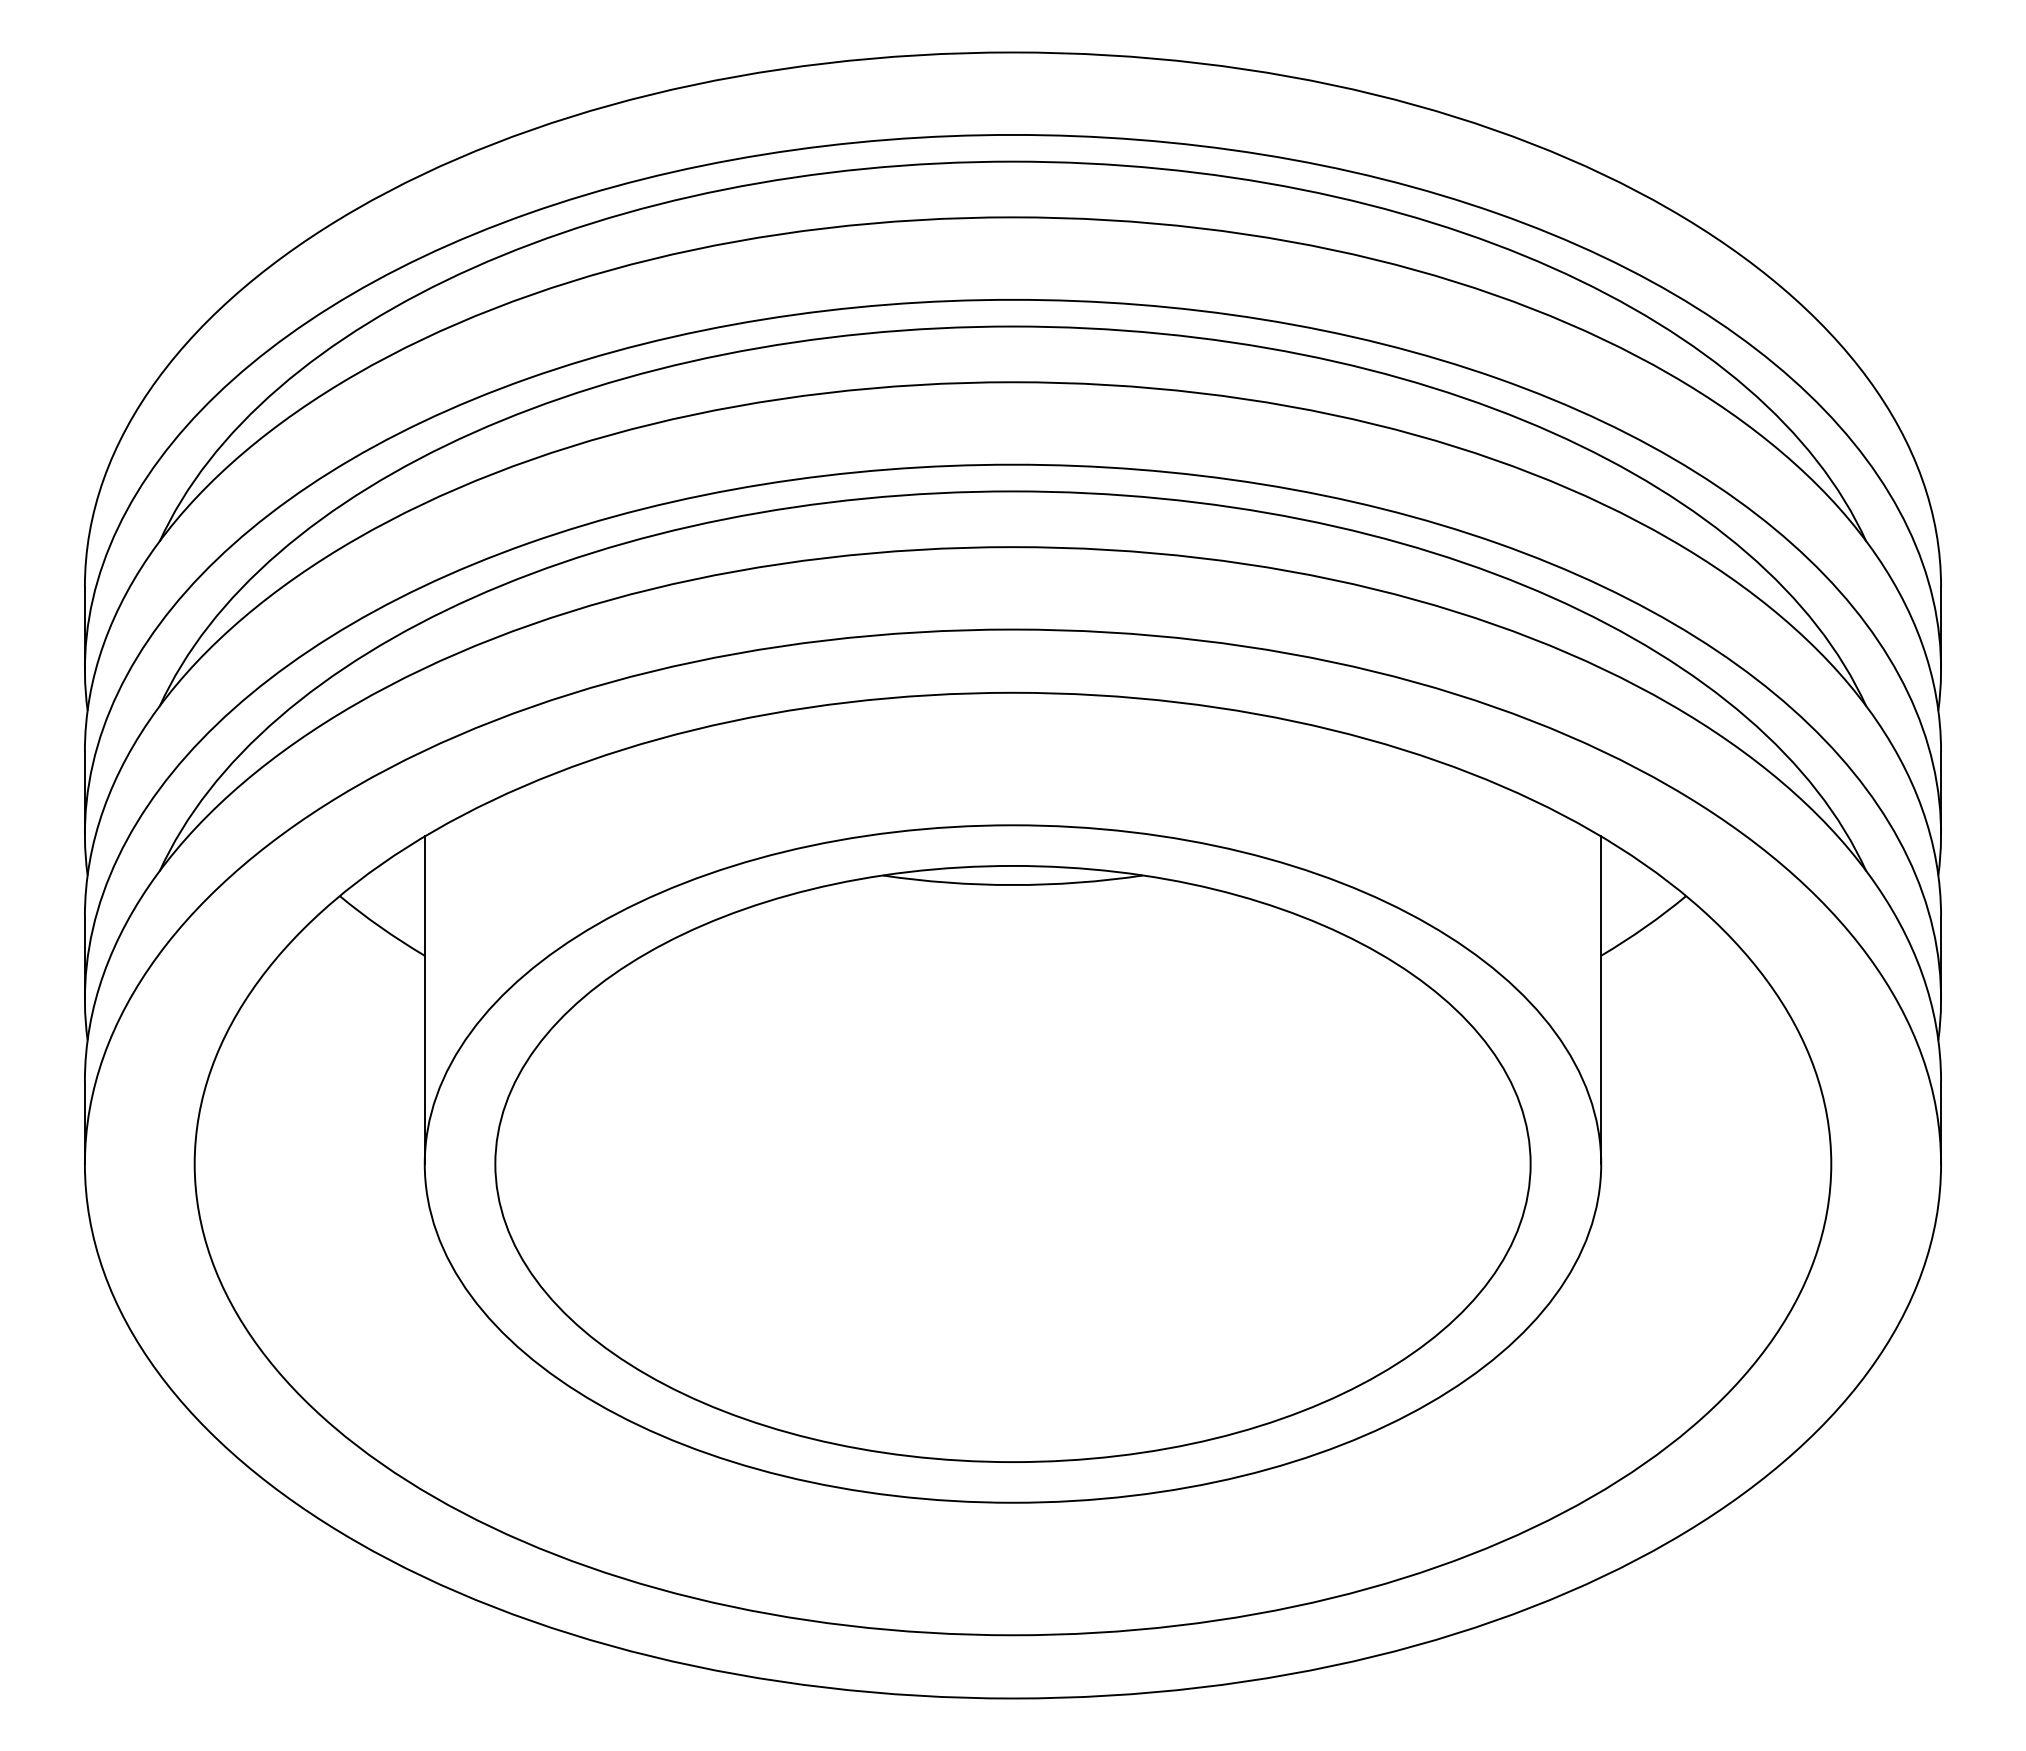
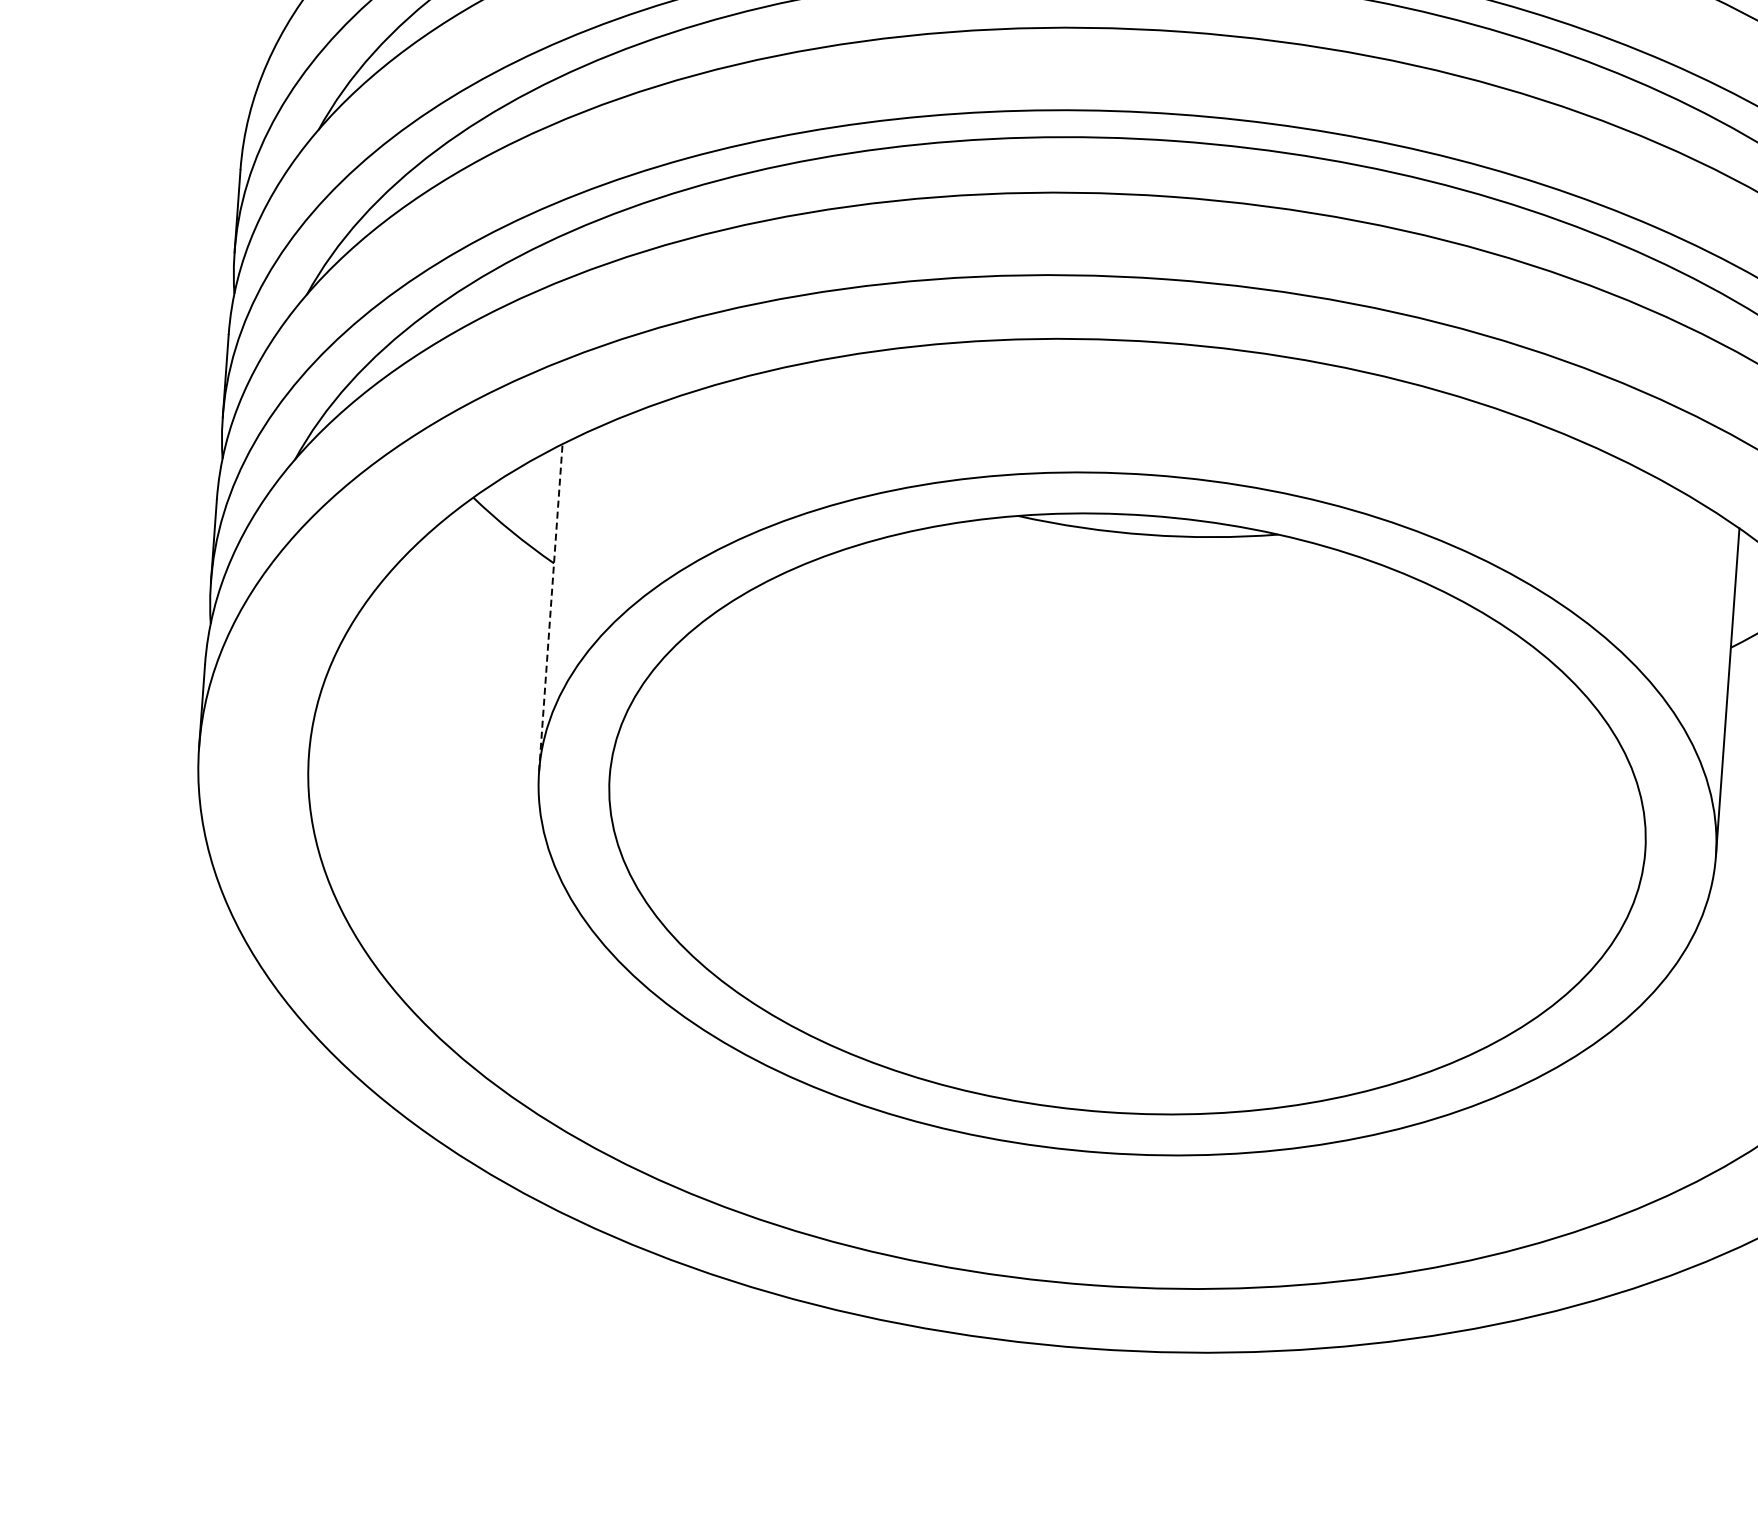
line: (424, 1000) -> (550, 608), solid -> dashed

